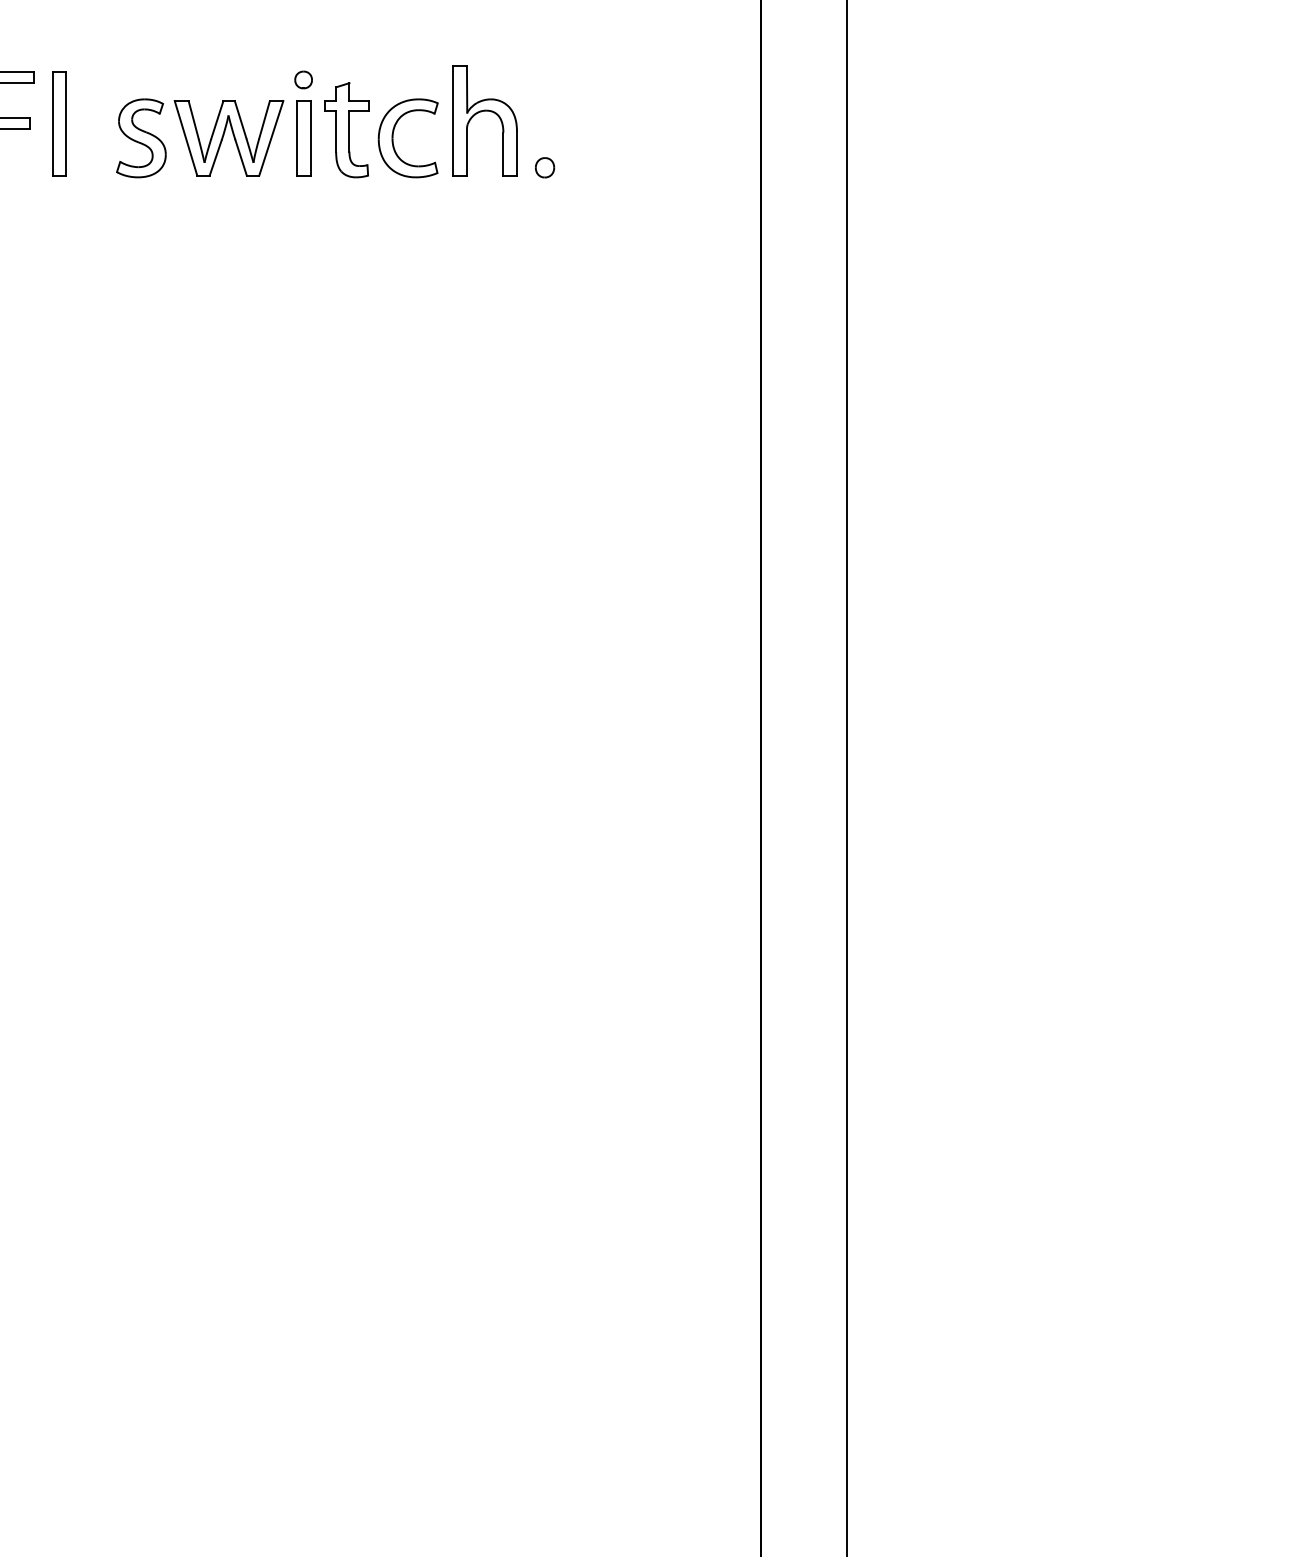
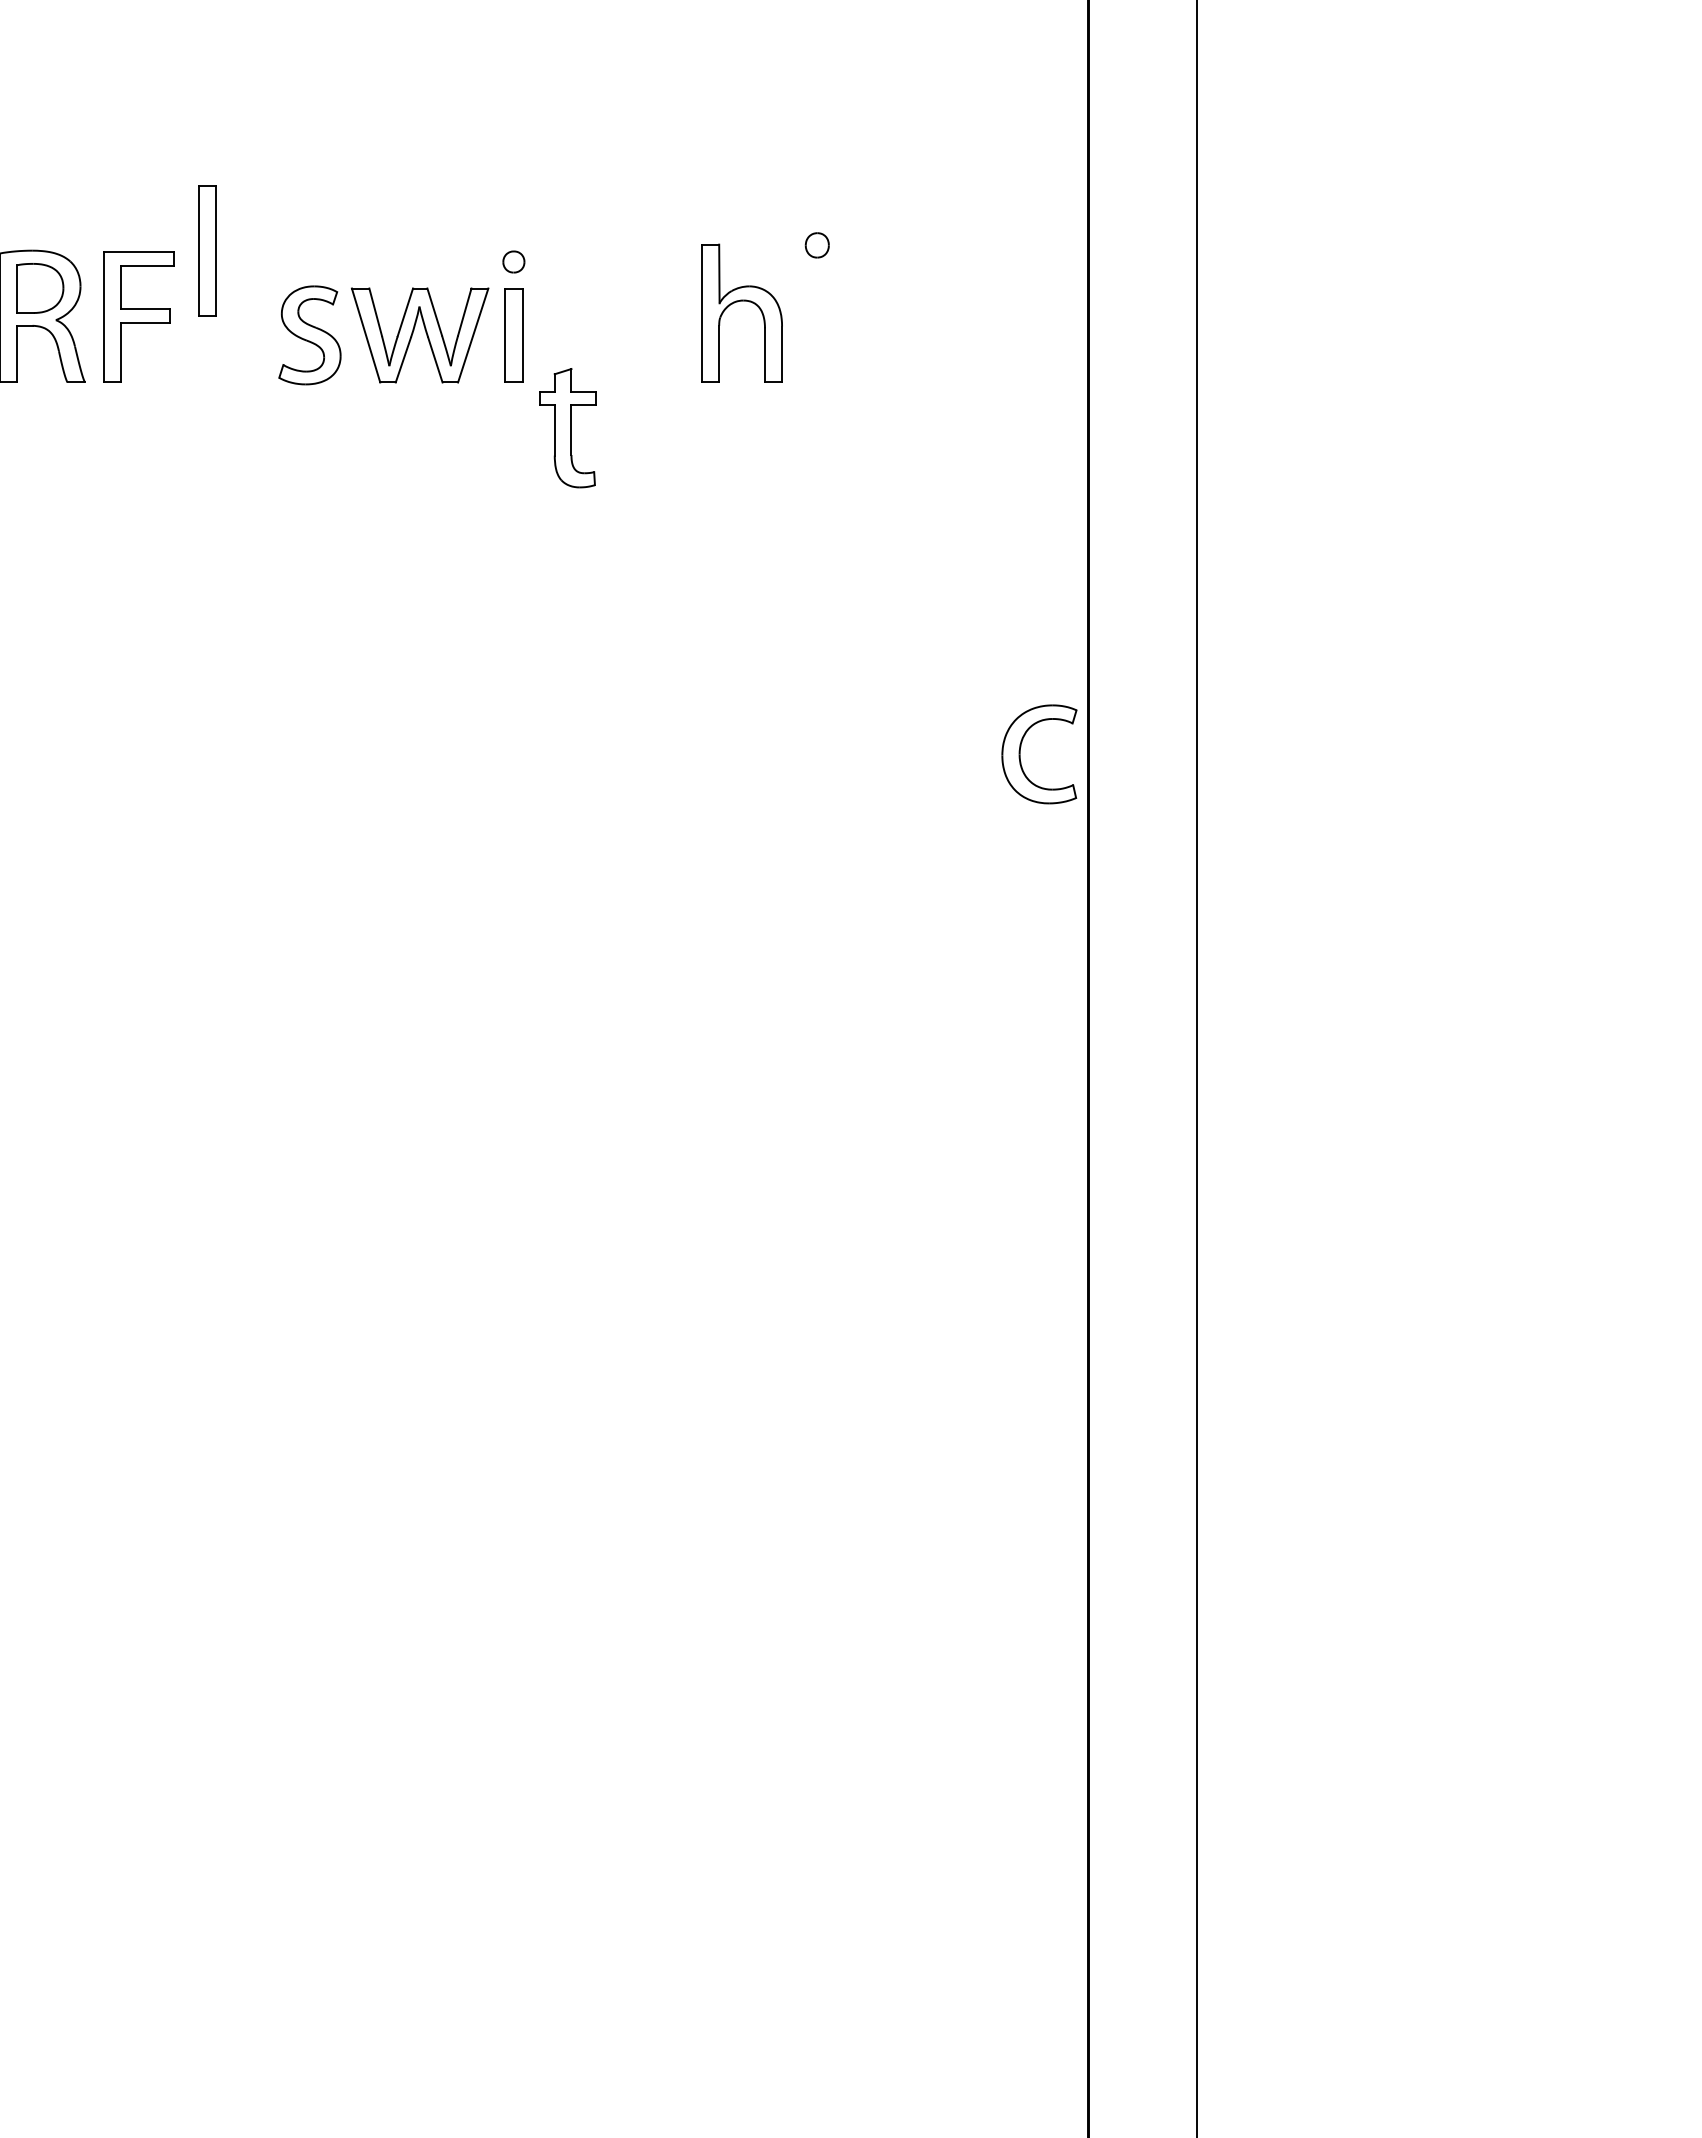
part: (59, 123) -> (207, 250), moved
part: (346, 130) -> (567, 428), moved
part: (393, 138) -> (1020, 754), moved
part: (544, 167) -> (816, 245), moved

